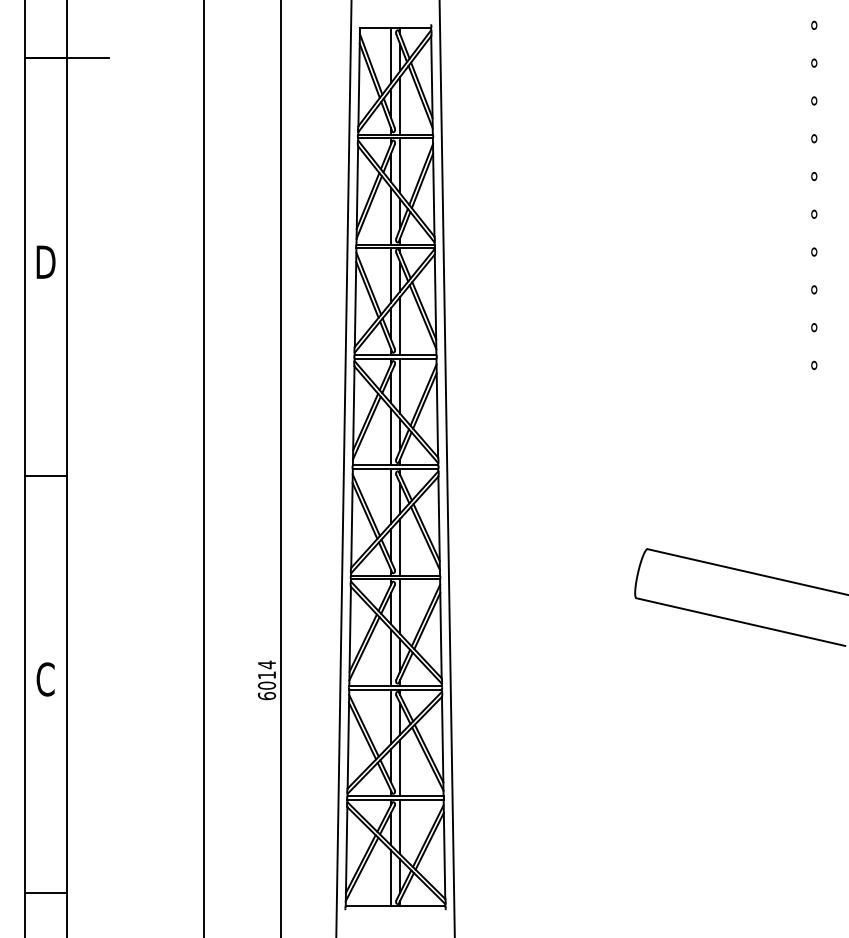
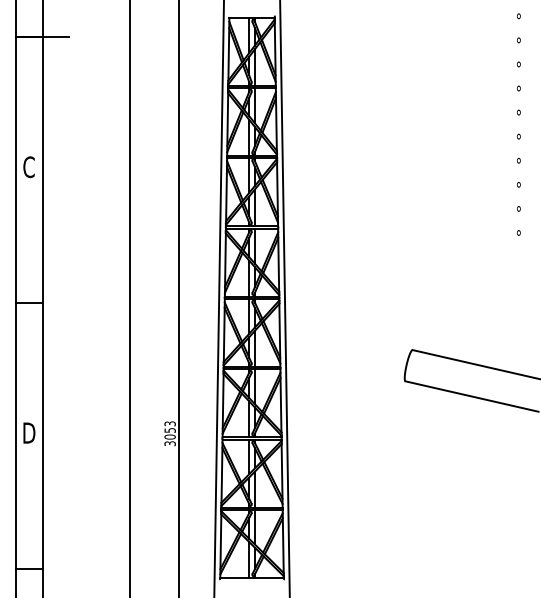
text: (46, 262) -> (29, 167), D -> C
text: (46, 678) -> (29, 432), C -> D
text: (266, 680) -> (169, 433), 6014 -> 3053

